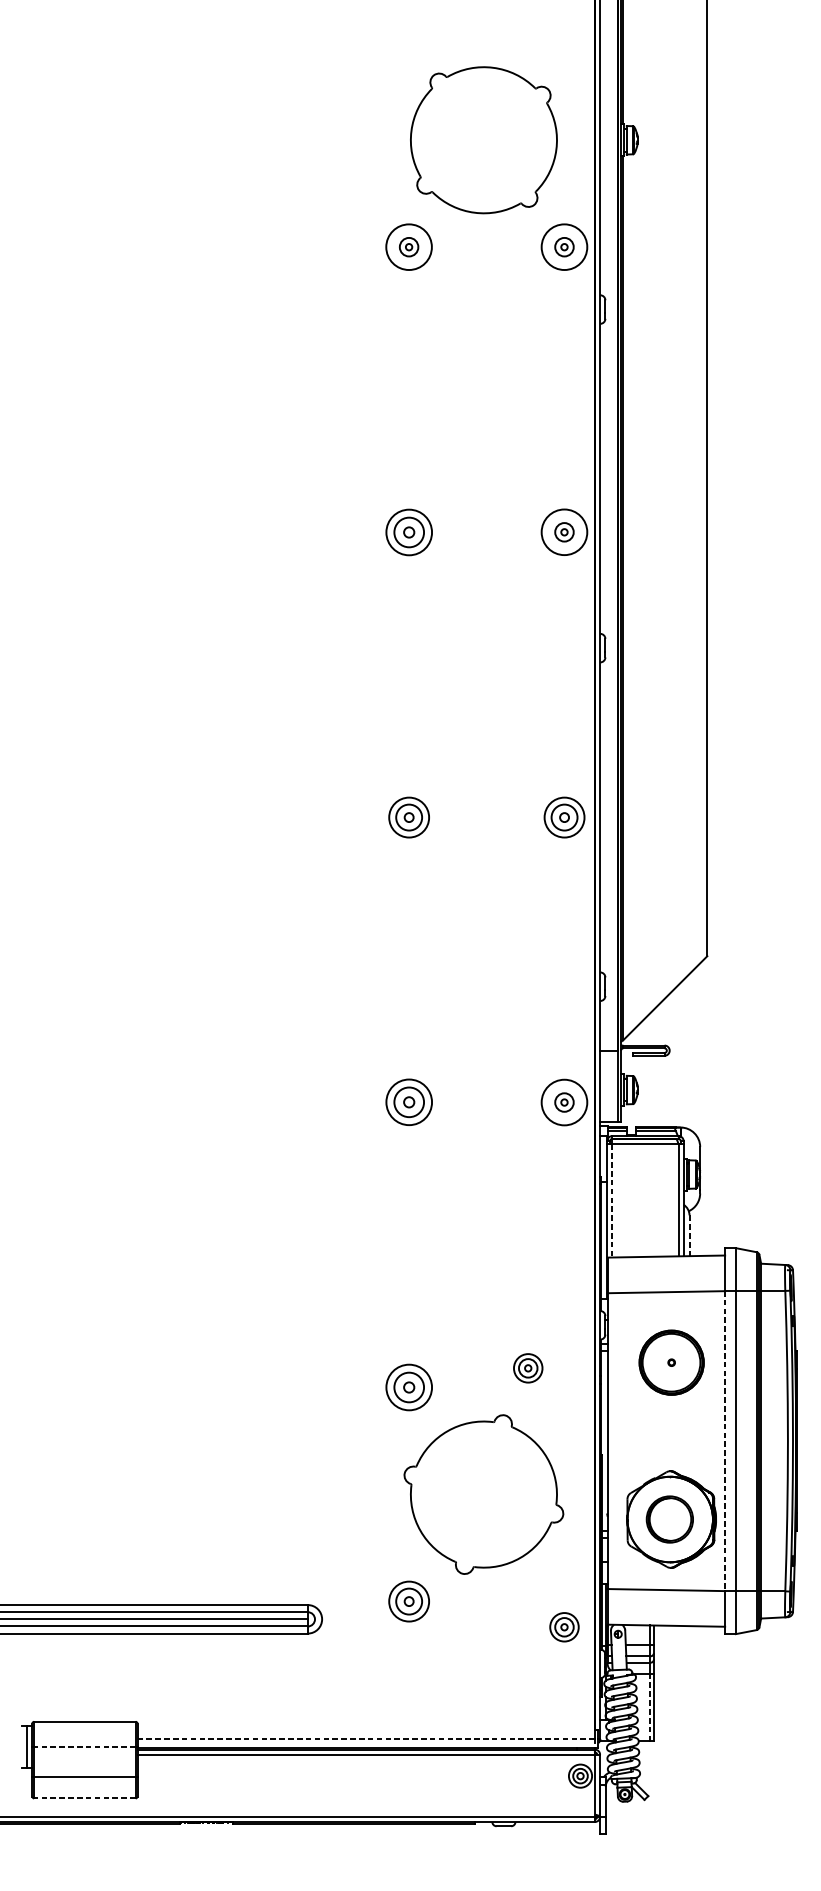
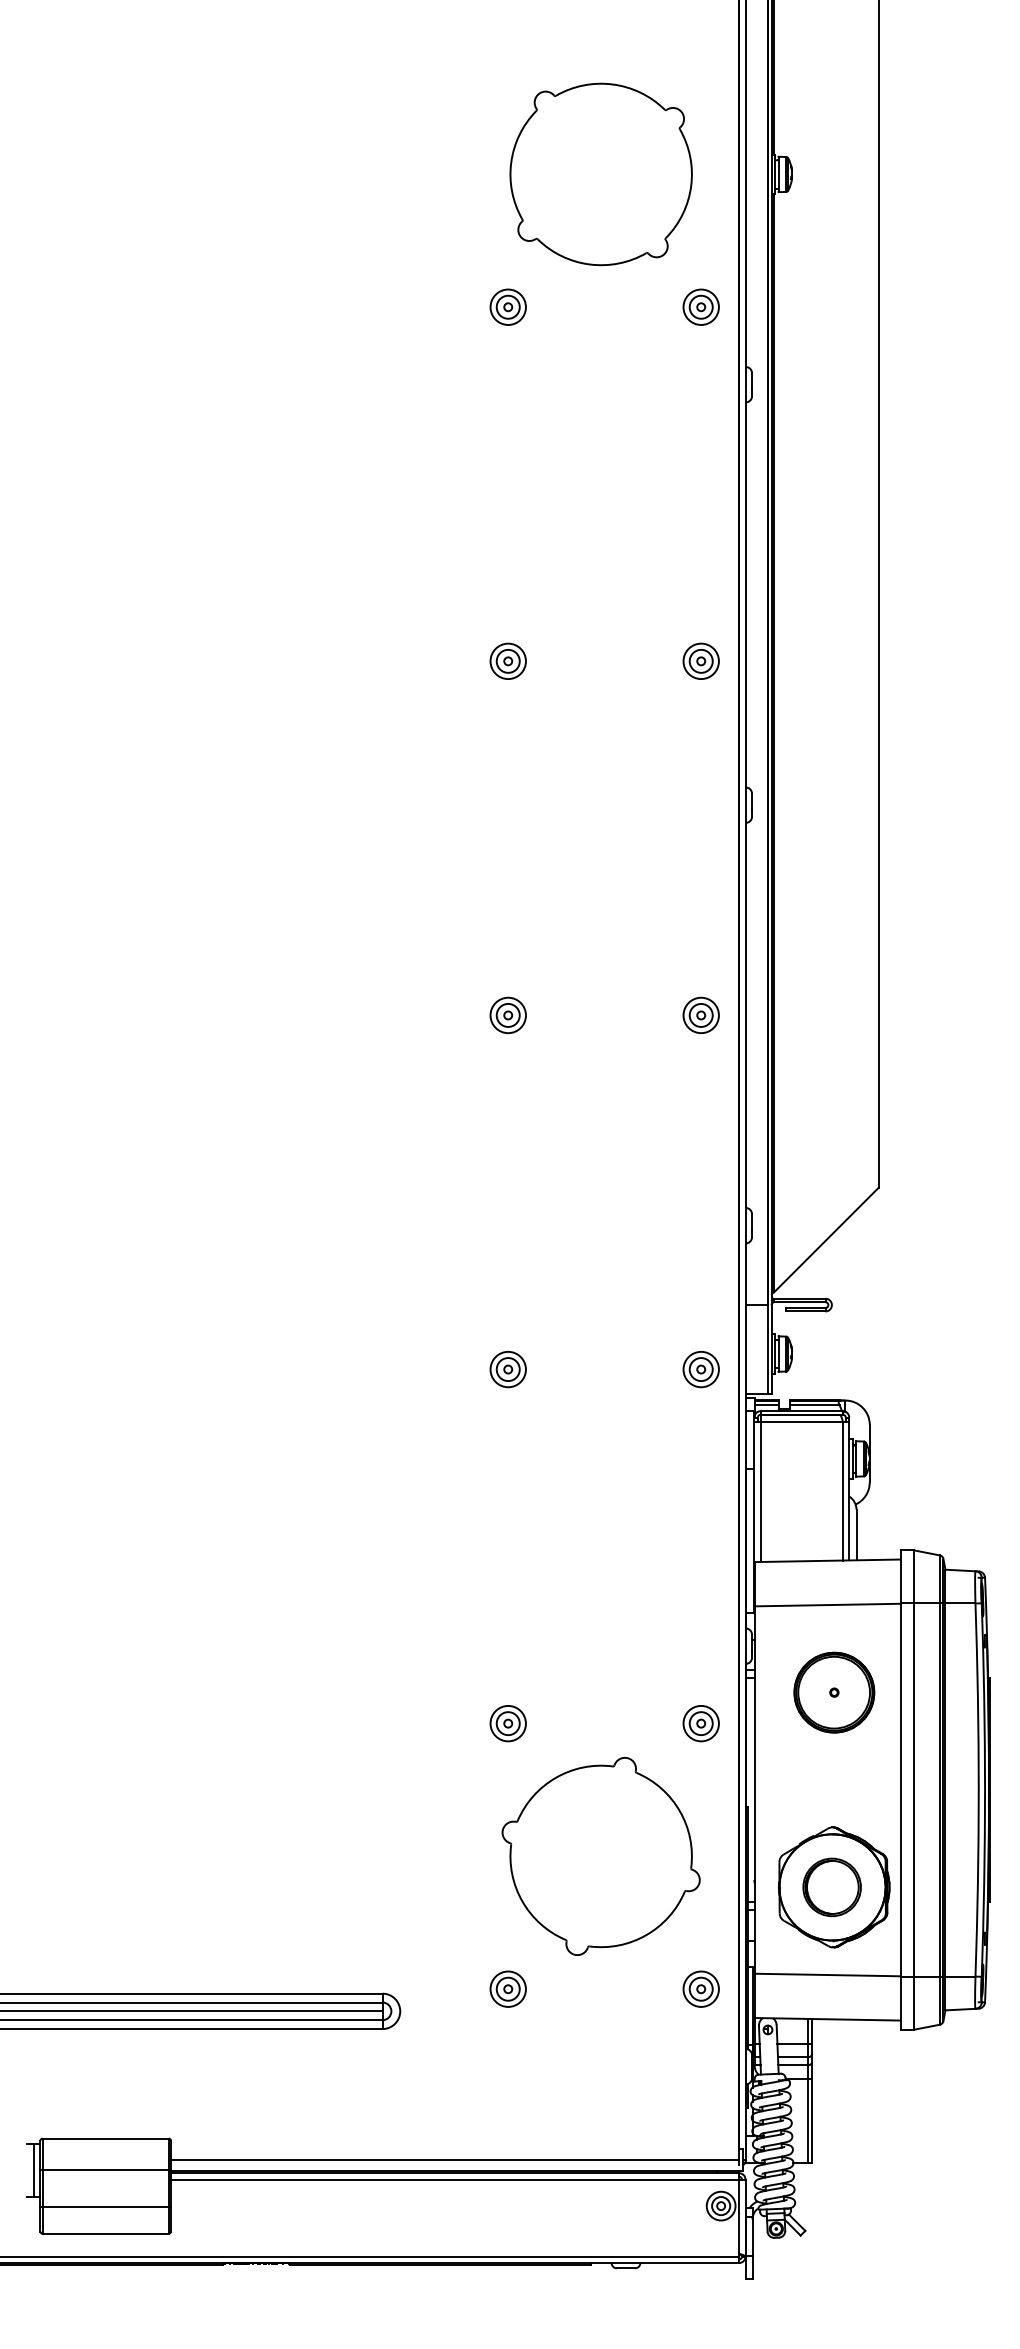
circle: (408, 246) -> (507, 306), size x0.62
circle: (563, 246) -> (700, 306), size x0.62
part: (408, 531) -> (507, 660), size x0.62
circle: (563, 532) -> (700, 661), size x0.62
part: (408, 816) -> (507, 1014), size x0.71
part: (563, 816) -> (700, 1014), size x0.71
part: (408, 1102) -> (507, 1369), size x0.62
circle: (563, 1102) -> (700, 1369), size x0.62
line: (612, 1201) -> (760, 1492), dashed -> solid
line: (689, 1236) -> (856, 1535), dashed -> solid
part: (527, 1368) -> (700, 1723), moved
part: (408, 1387) -> (507, 1723), size x0.62
line: (724, 1441) -> (900, 1790), dashed -> solid
part: (408, 1600) -> (507, 1988), size x0.71
part: (563, 1626) -> (700, 1988), moved
line: (650, 1707) -> (807, 2120), dashed -> solid
line: (366, 1738) -> (455, 2159), dashed -> solid
line: (84, 1747) -> (105, 2170), dashed -> solid
line: (84, 1798) -> (105, 2233), dashed -> solid

